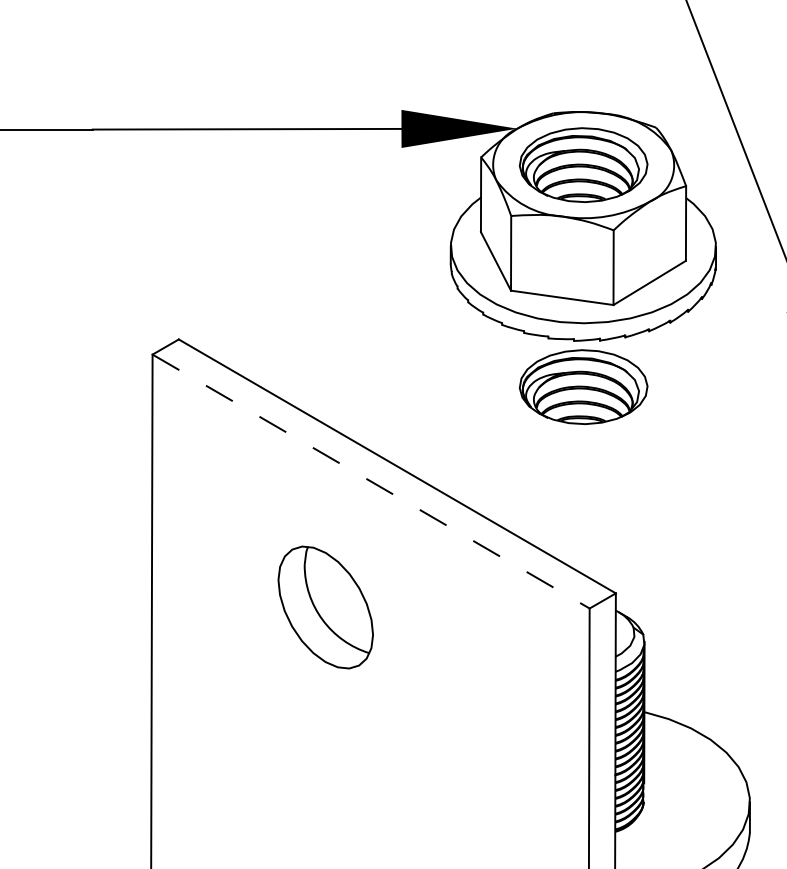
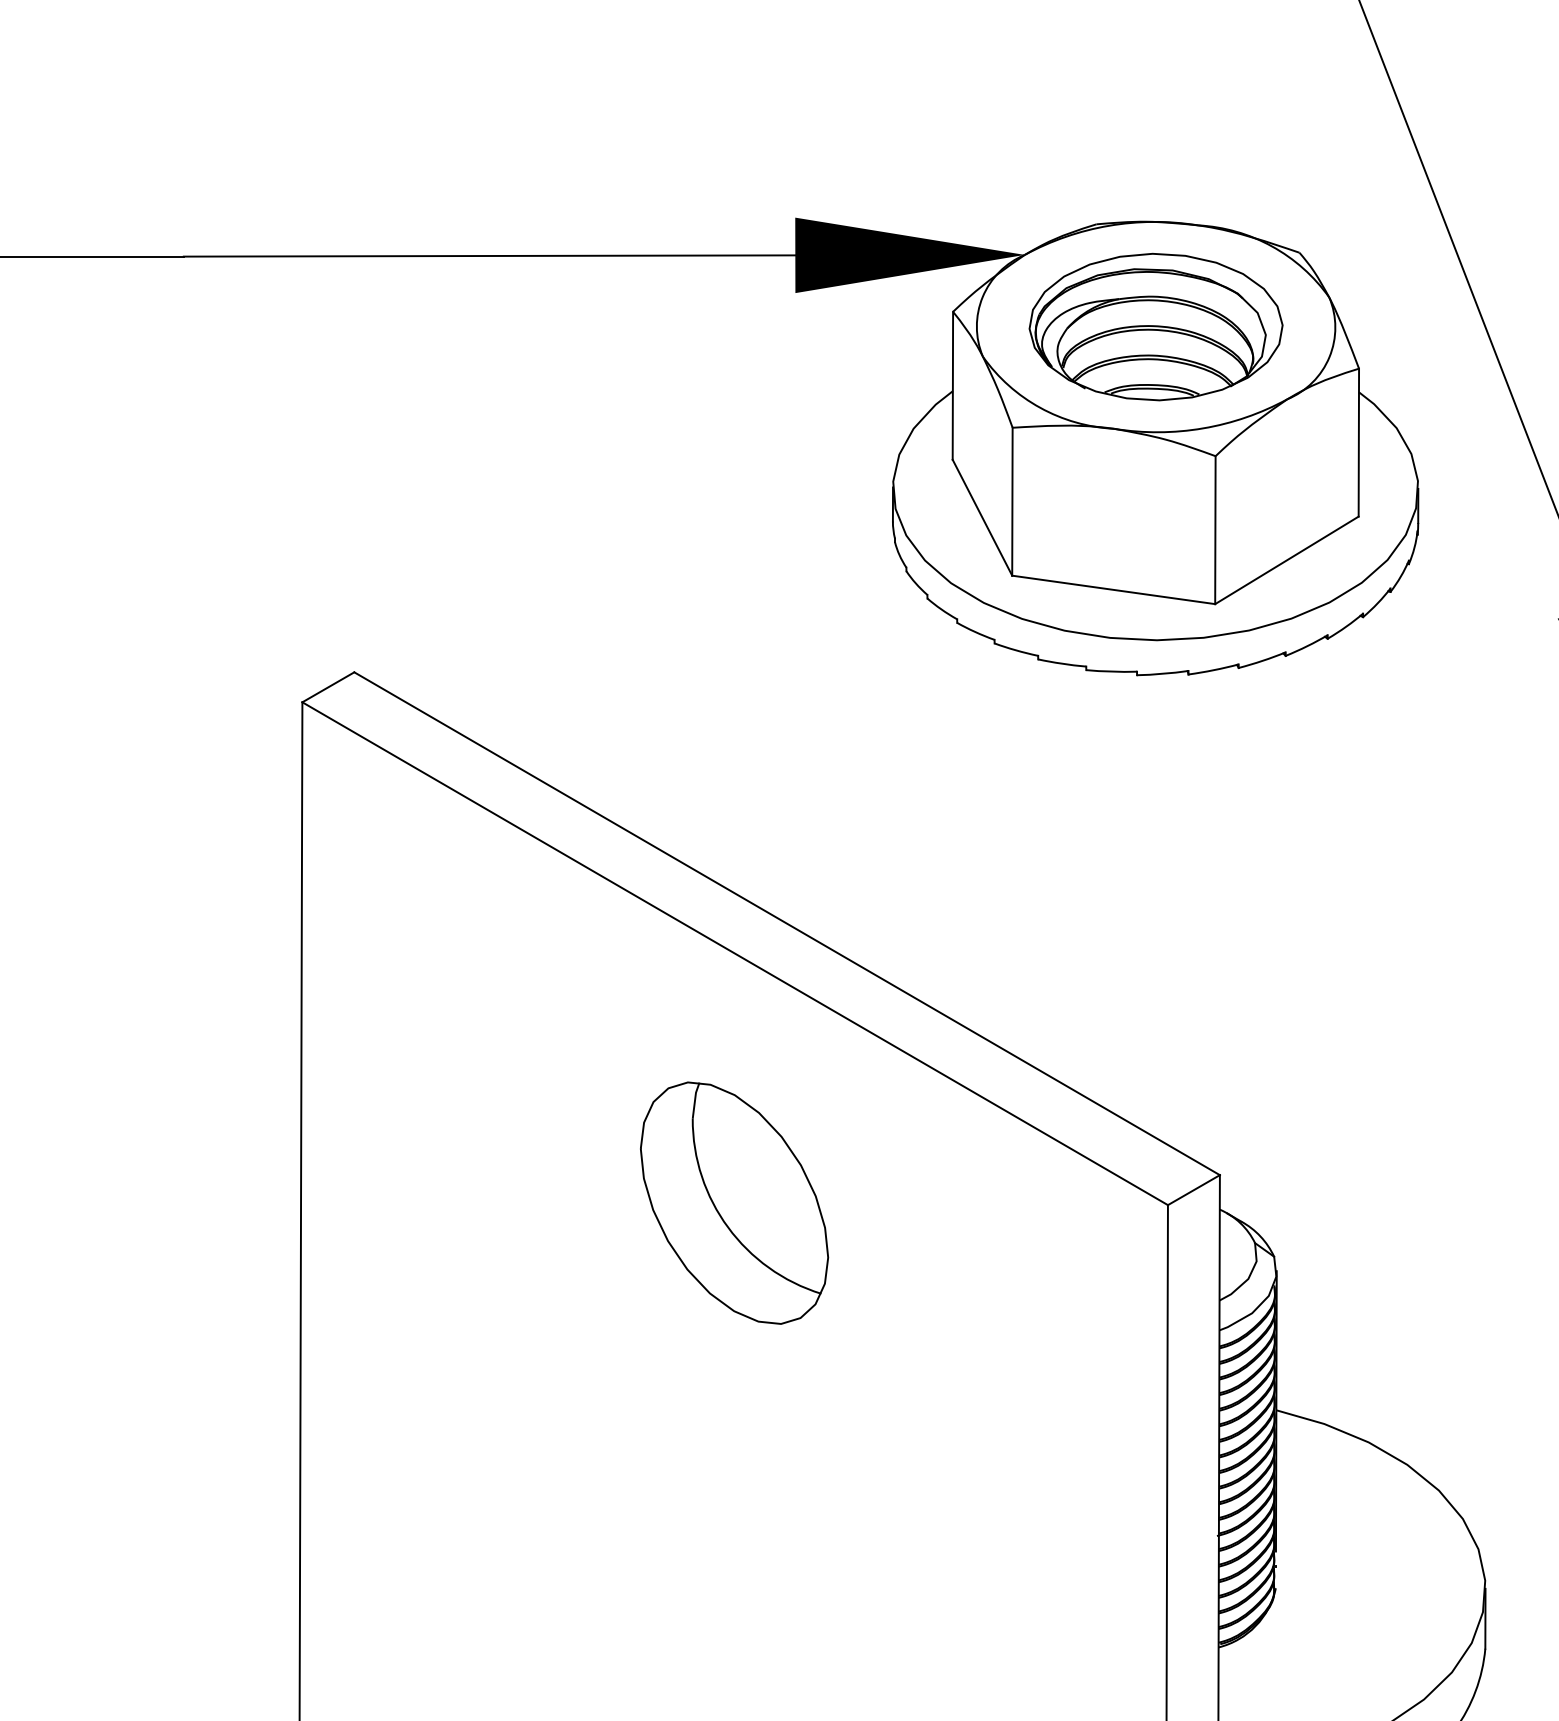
part: (583, 386) -> (1155, 765), removed
line: (371, 481) -> (735, 953), dashed -> solid
part: (325, 607) -> (733, 1203), moved

